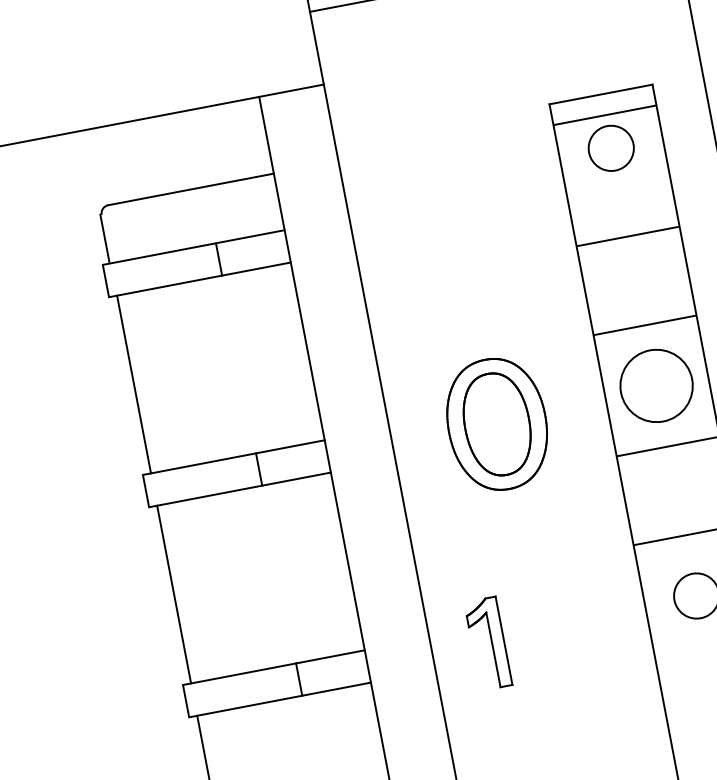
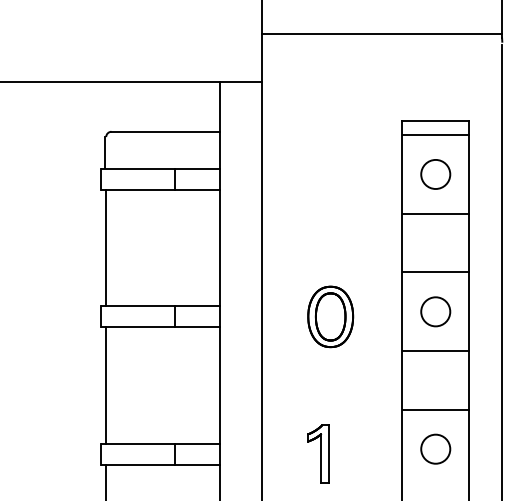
circle: (610, 148) -> (435, 174), moved
circle: (656, 385) -> (435, 311), size x0.62
part: (497, 423) -> (330, 316), size x0.71
part: (488, 642) -> (318, 453), moved

